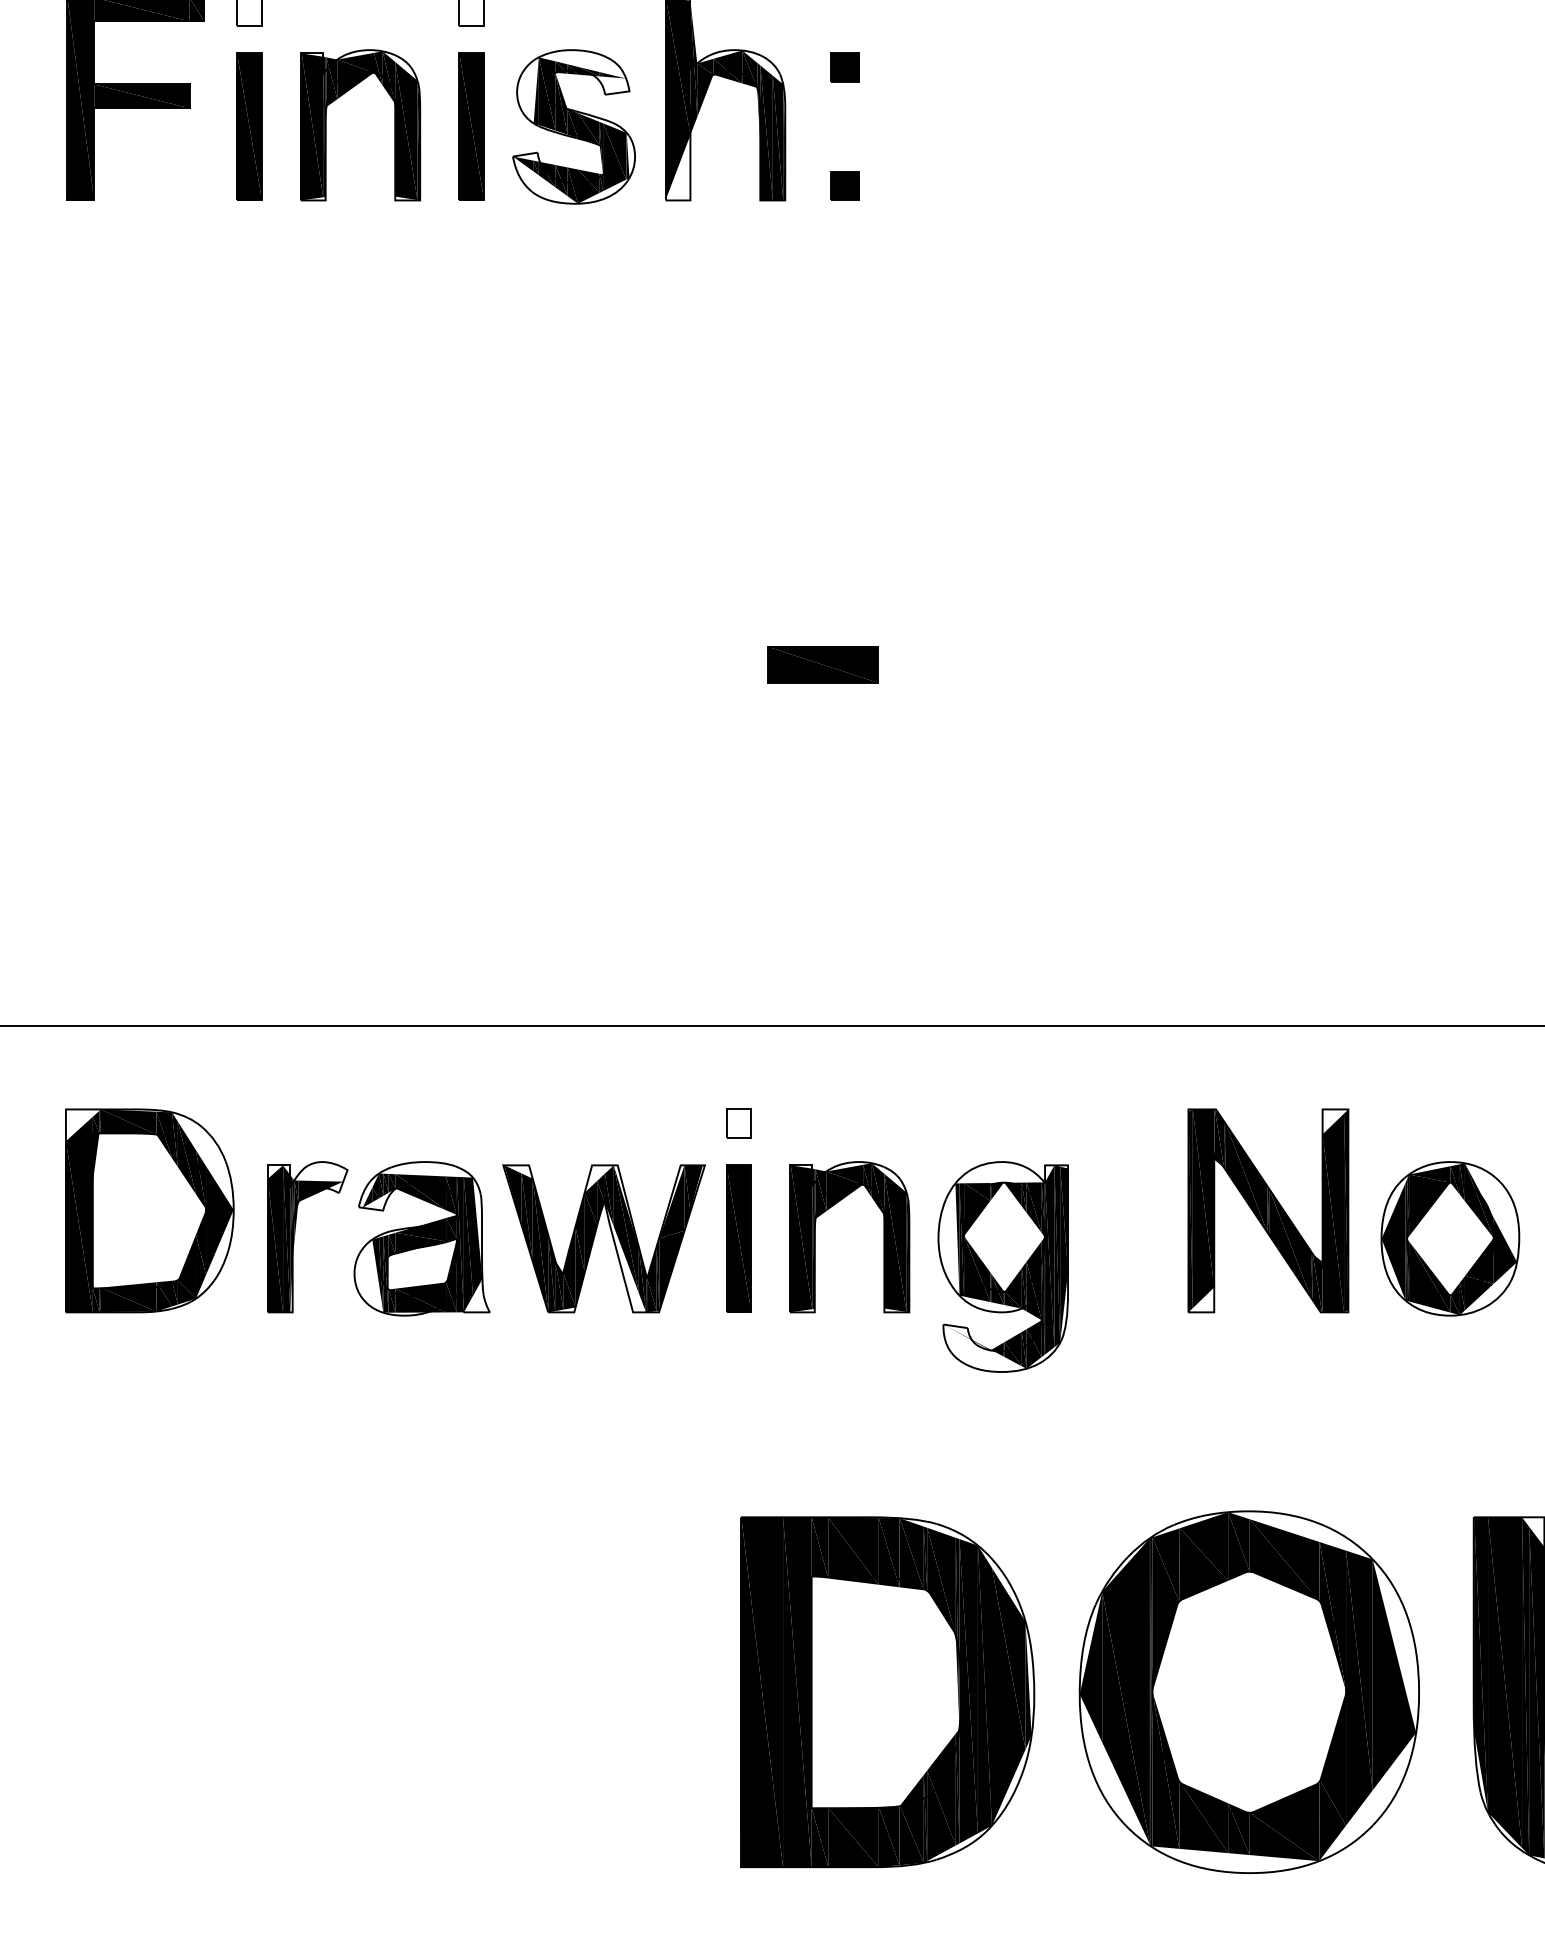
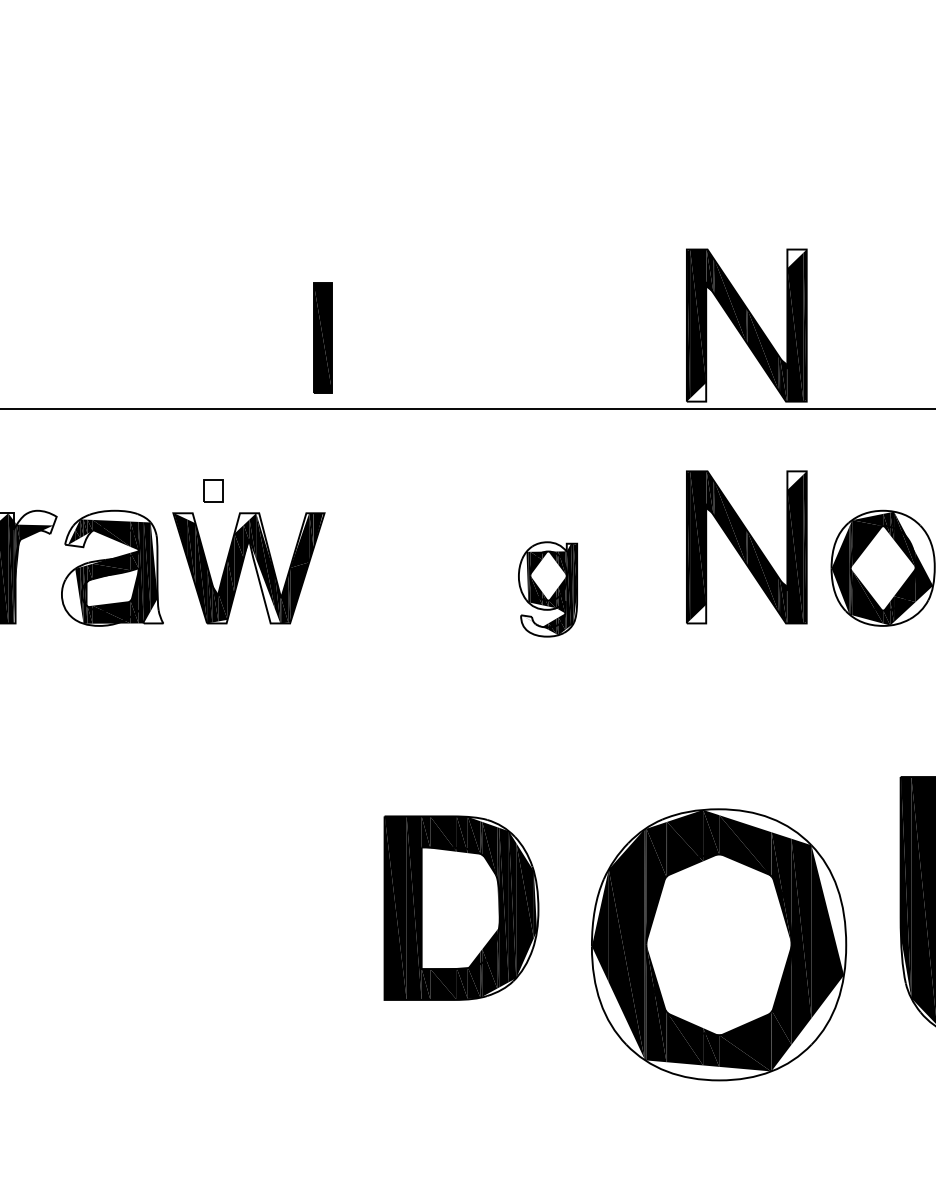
part: (822, 664) -> (412, 137), removed
part: (1268, 914) -> (746, 325), added
part: (738, 1123) -> (213, 490), moved
part: (815, 1237) -> (407, 567), removed
part: (738, 1238) -> (322, 338), moved
part: (1002, 1266) -> (547, 589), size x0.6
part: (1248, 1691) -> (718, 944), moved
part: (887, 1692) -> (461, 908), size x0.7

